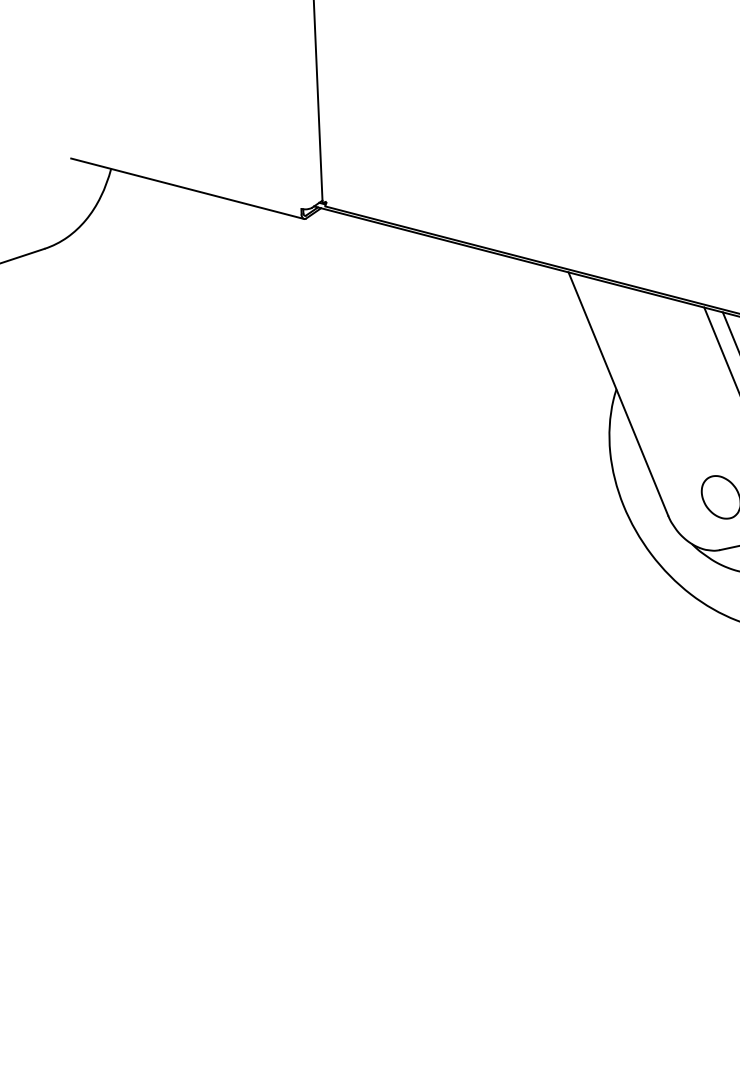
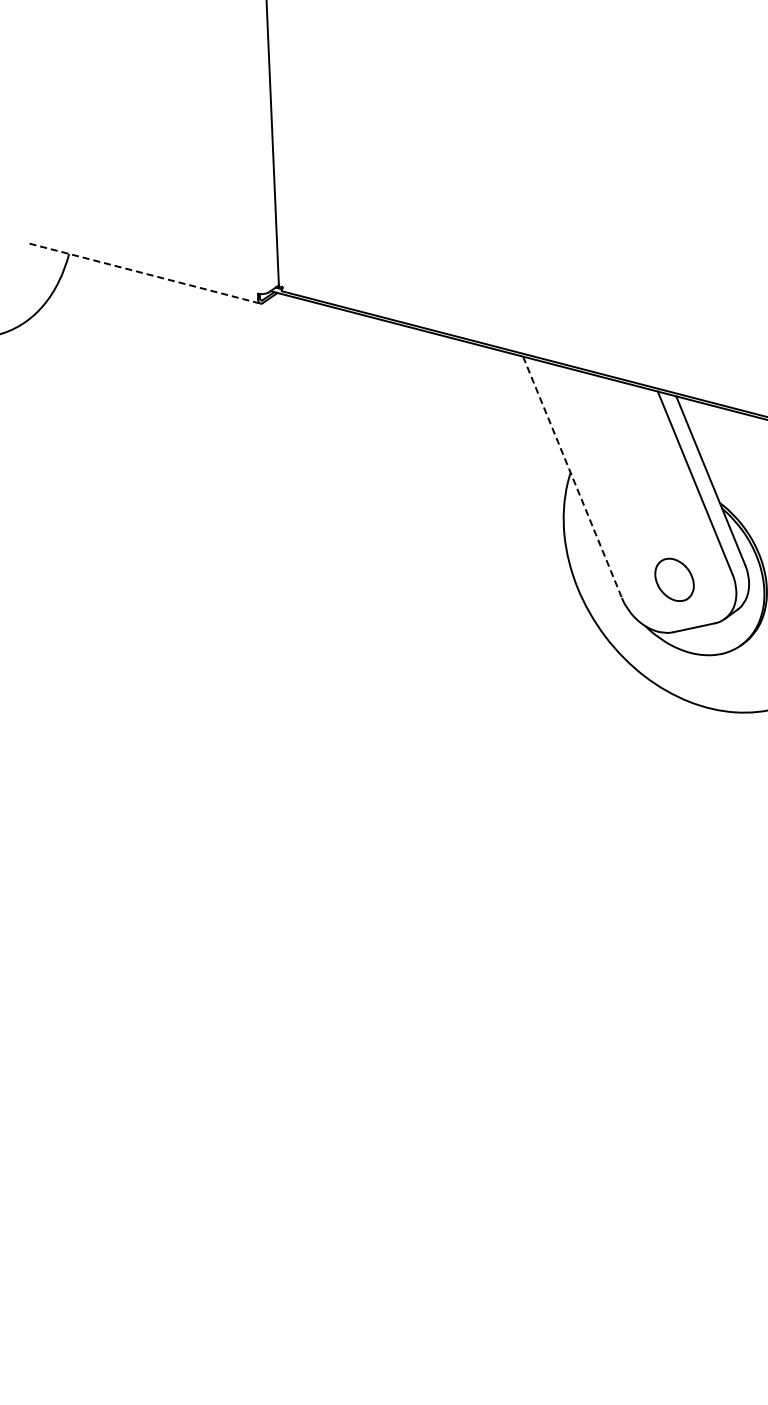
line: (188, 188) -> (145, 273), solid -> dashed
line: (618, 394) -> (572, 477), solid -> dashed

